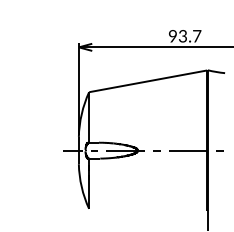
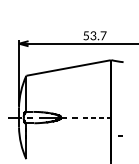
text: (172, 36) -> (85, 35), 93.7 -> 53.7
line: (188, 150) -> (97, 117), solid -> dashed
line: (219, 150) -> (120, 135), moved

